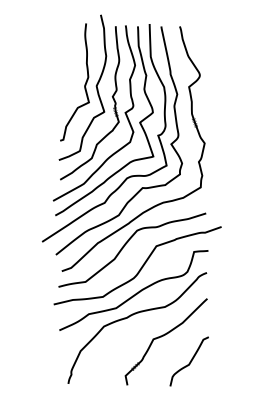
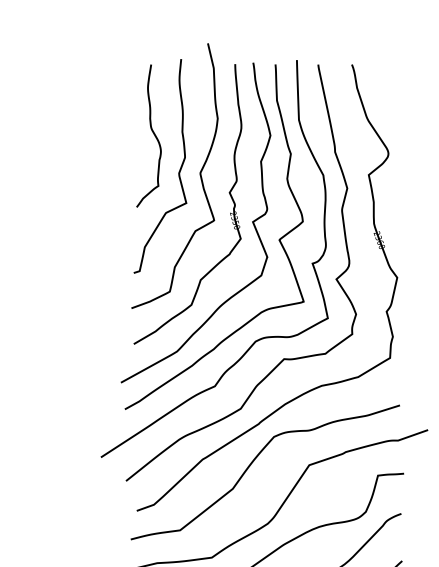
curve: (69, 63) -> (150, 132), added

